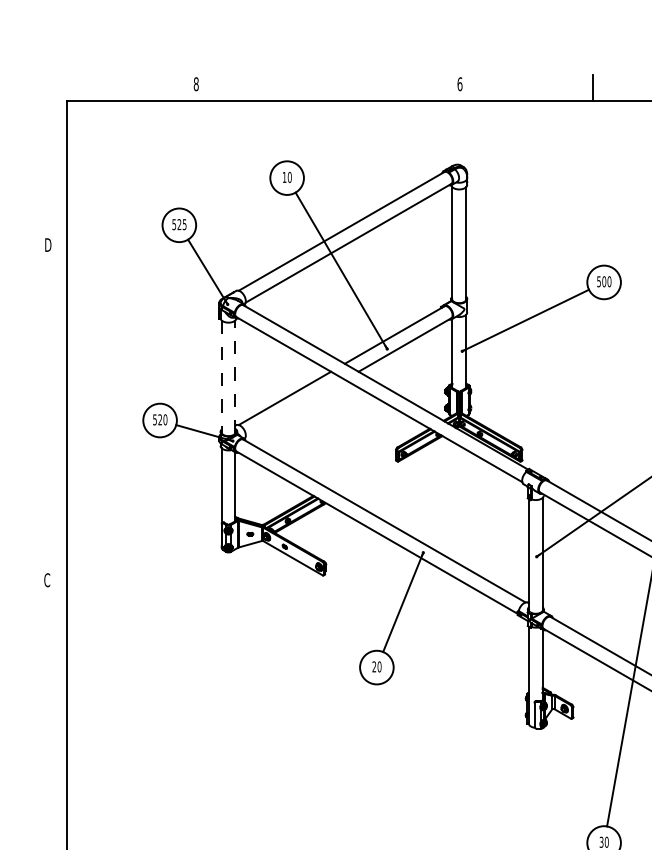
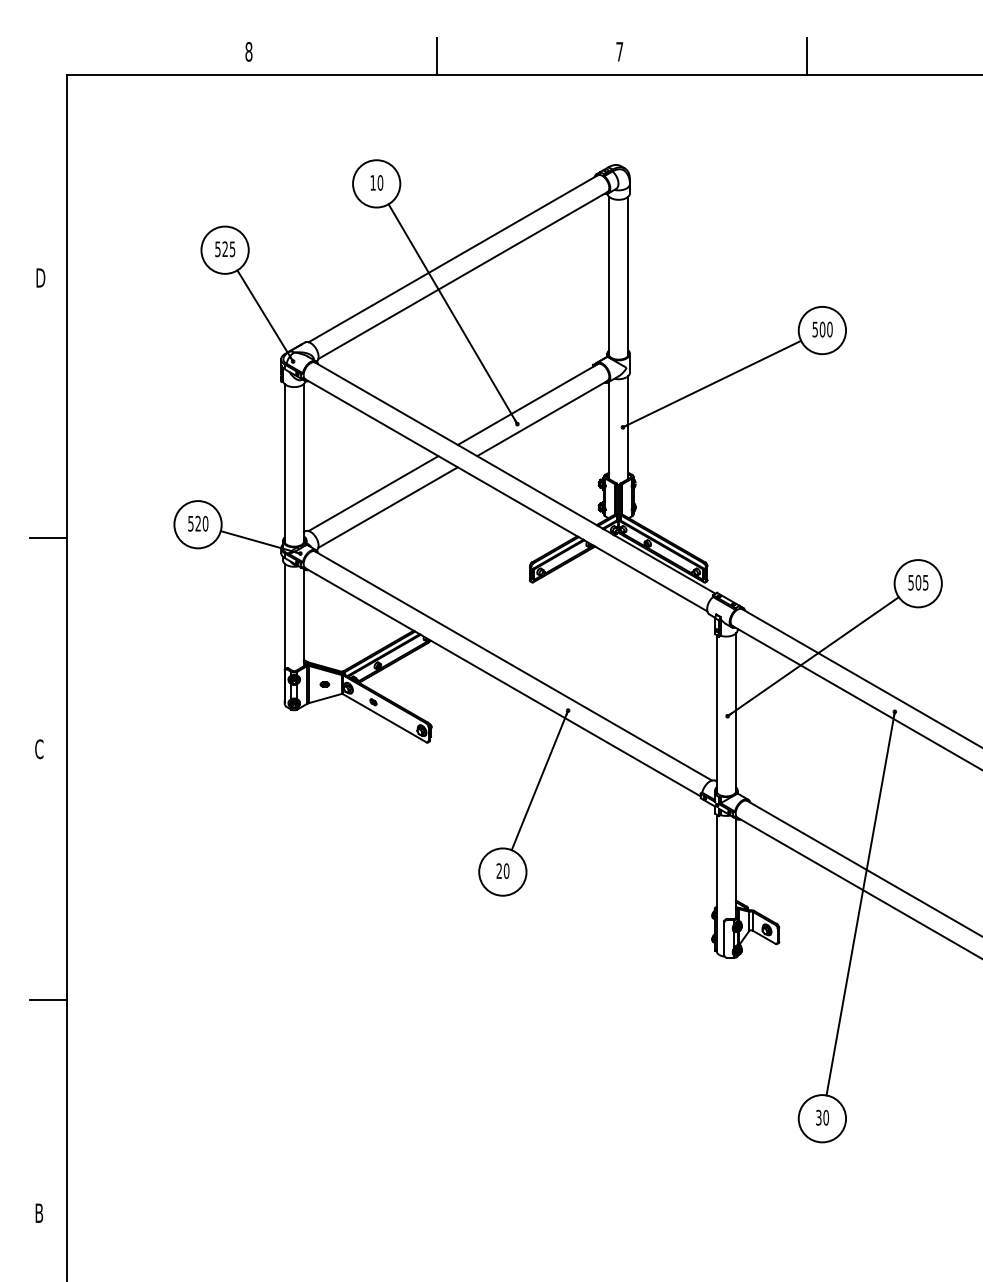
text: (459, 83) -> (619, 51), 6 -> 7
line: (329, 87) -> (436, 56), added
line: (235, 376) -> (303, 462), dashed -> solid
line: (221, 377) -> (284, 463), dashed -> solid
line: (294, 408) -> (387, 507), added
line: (53, 429) -> (47, 537), added
line: (53, 758) -> (47, 1000), added

